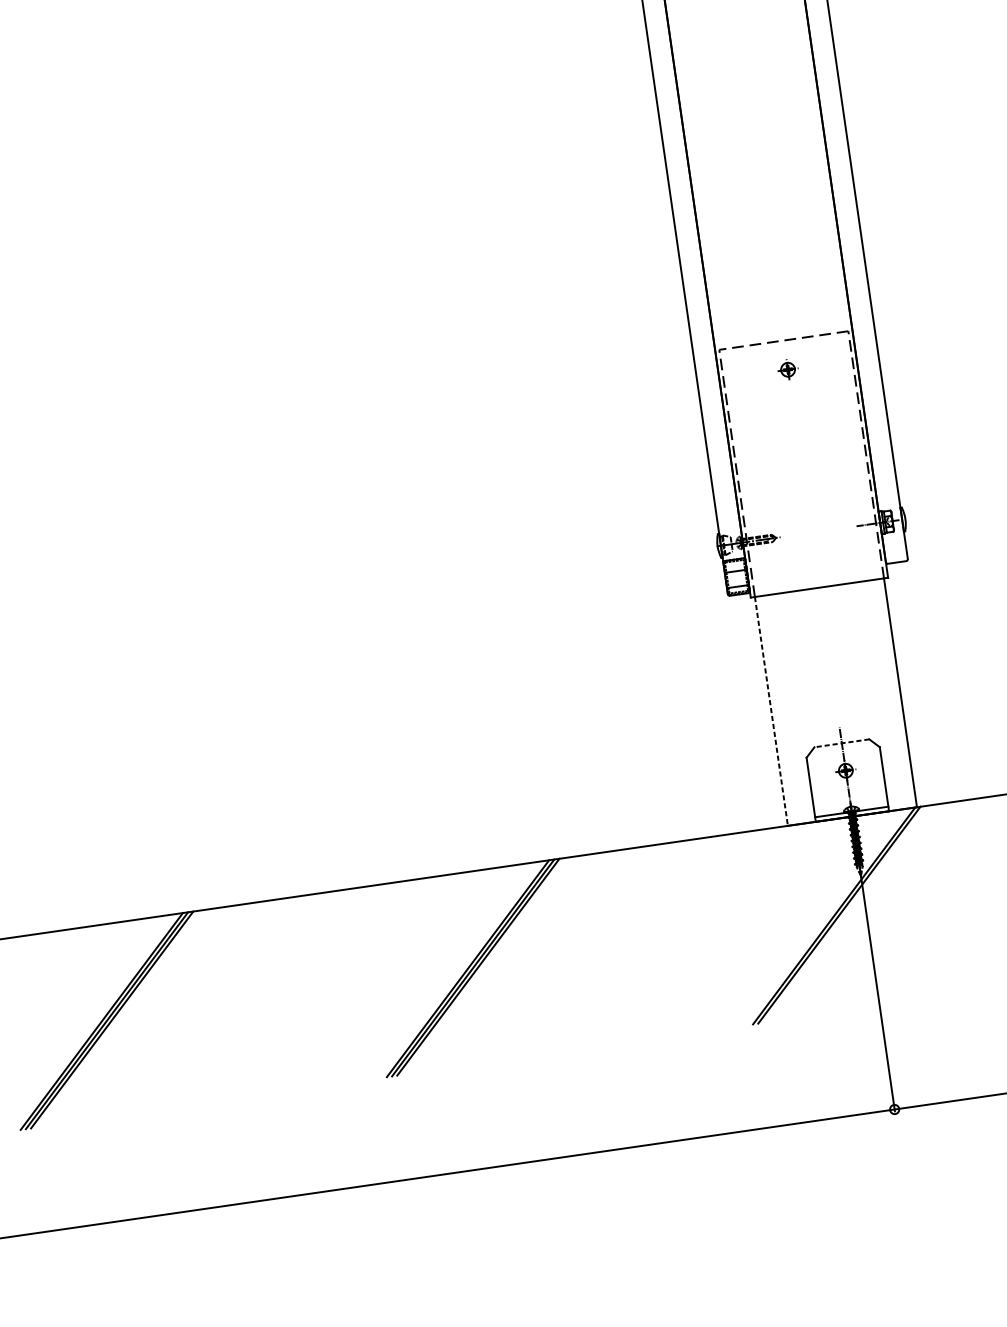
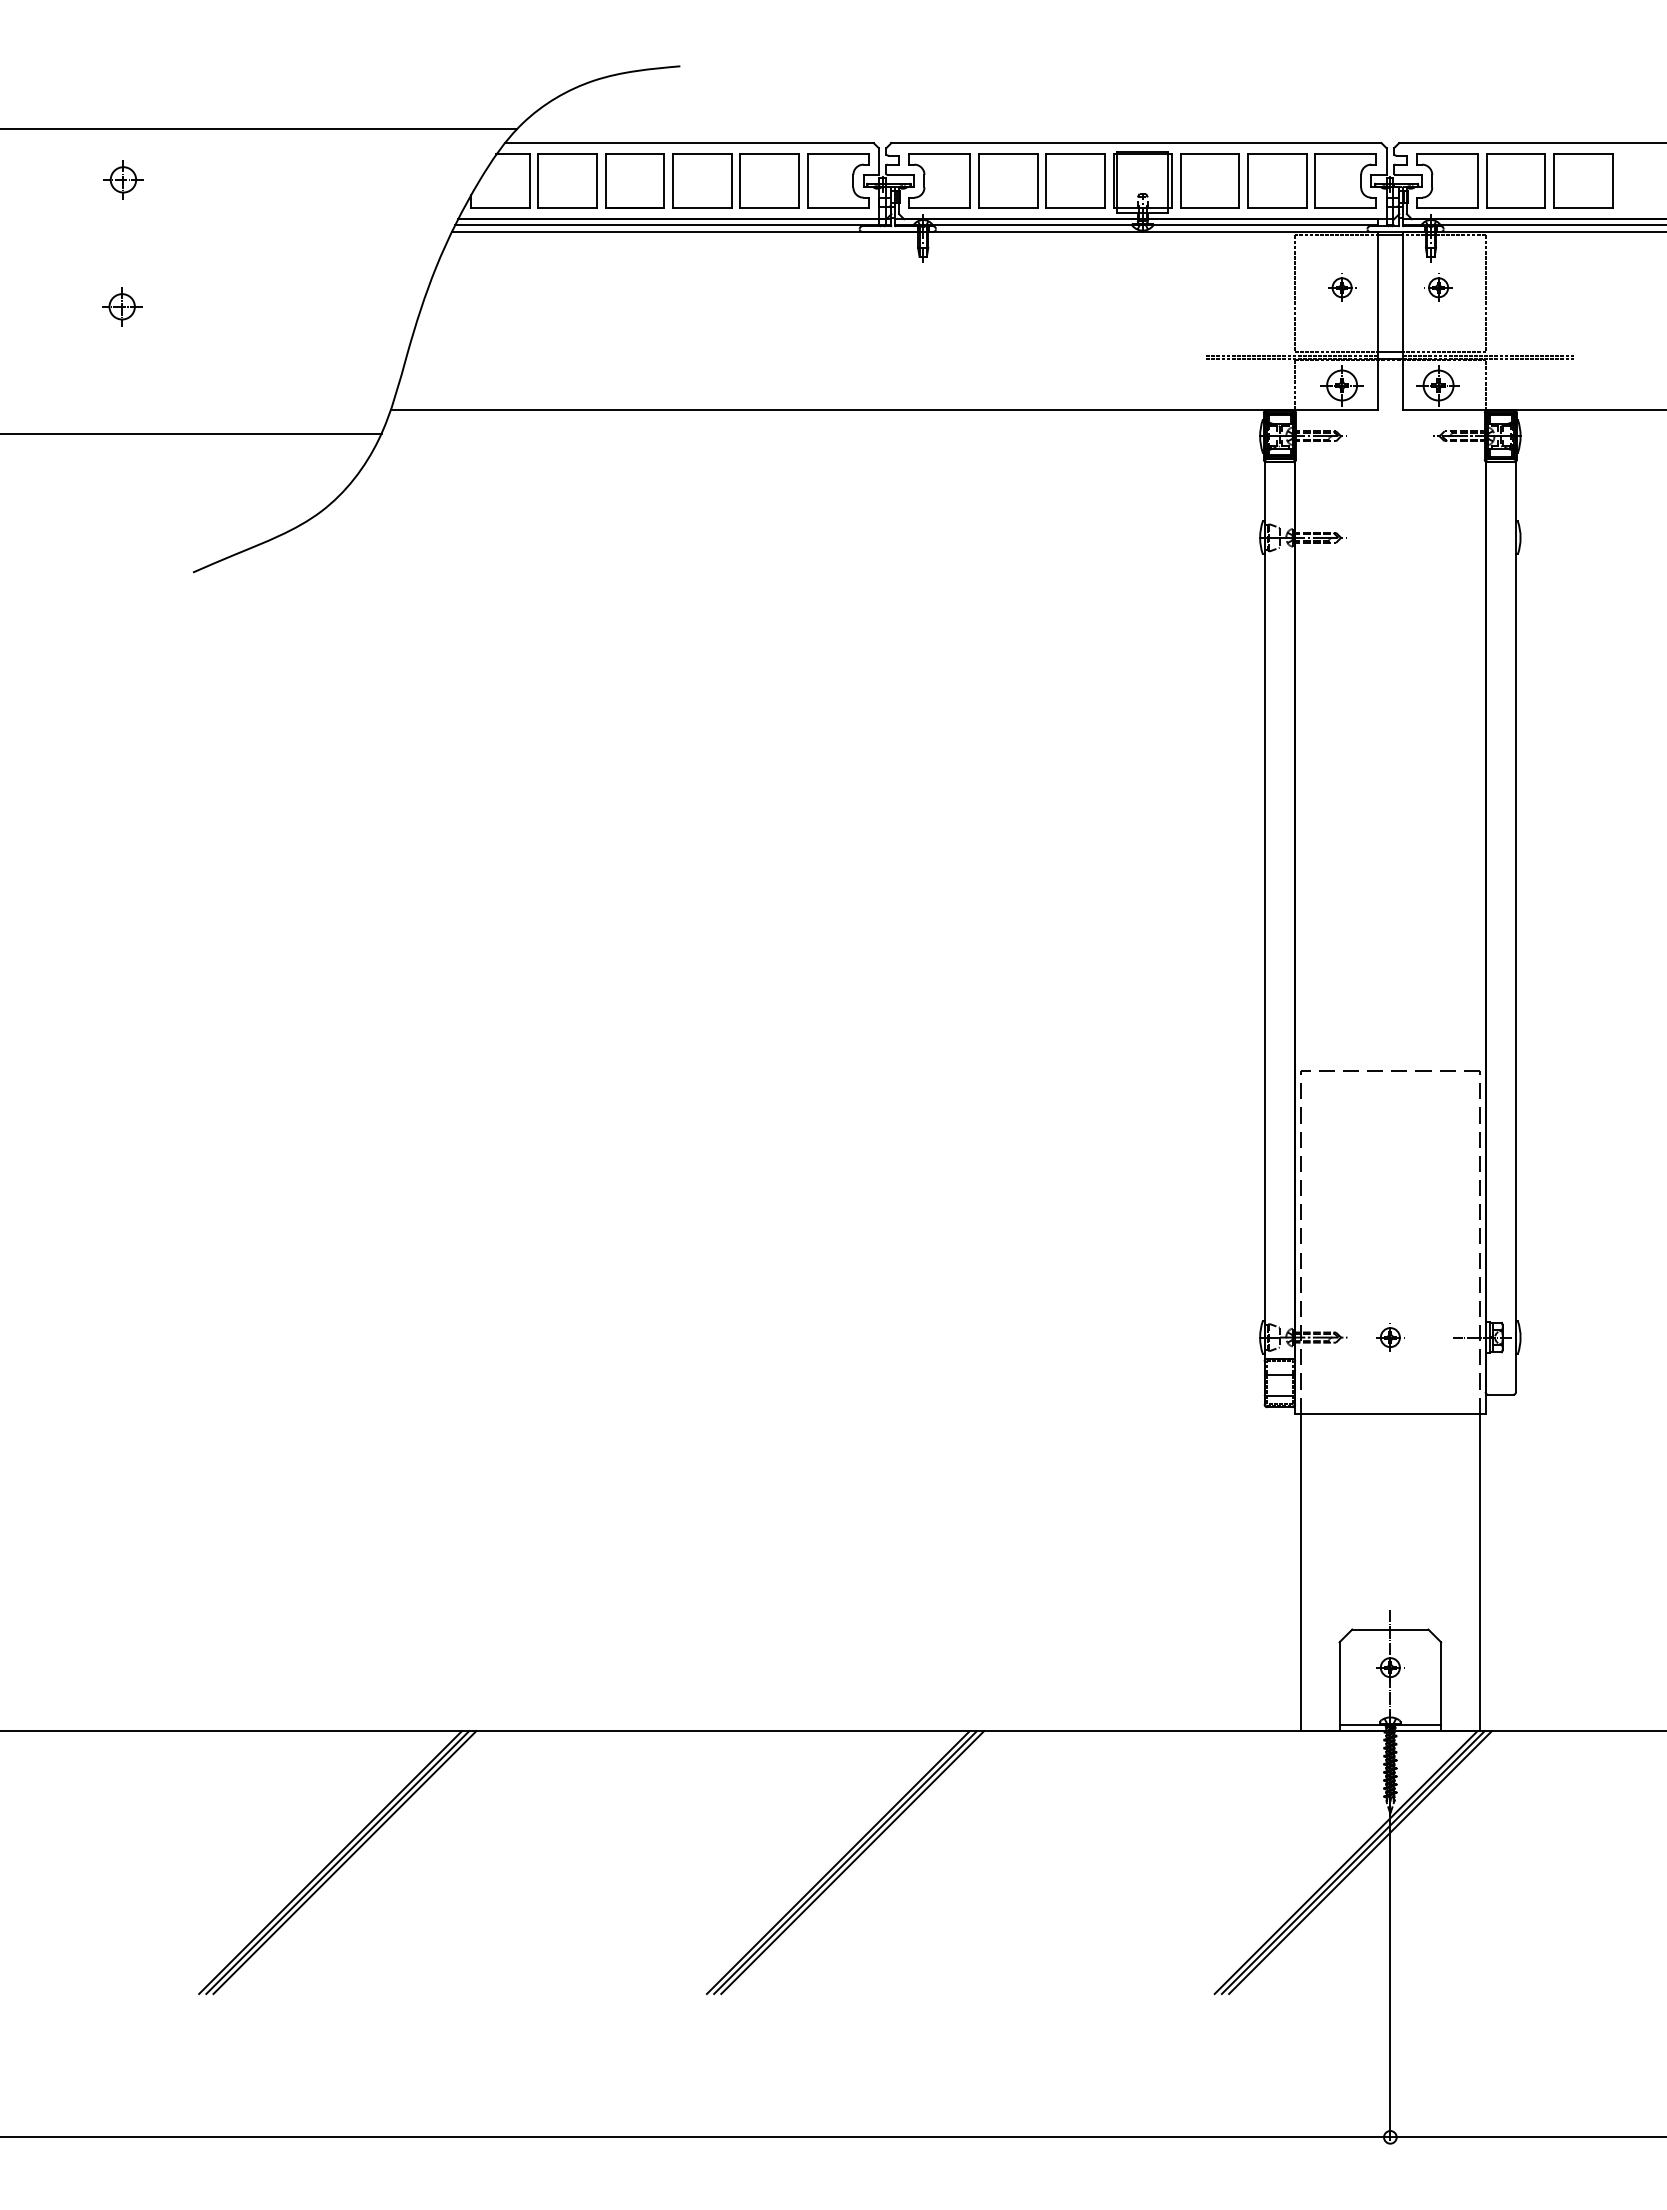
part: (788, 369) -> (1390, 1337), moved
line: (771, 711) -> (1300, 1572), dashed -> solid
line: (841, 743) -> (1389, 1629), dashed -> solid
line: (844, 914) -> (1360, 1862), added

